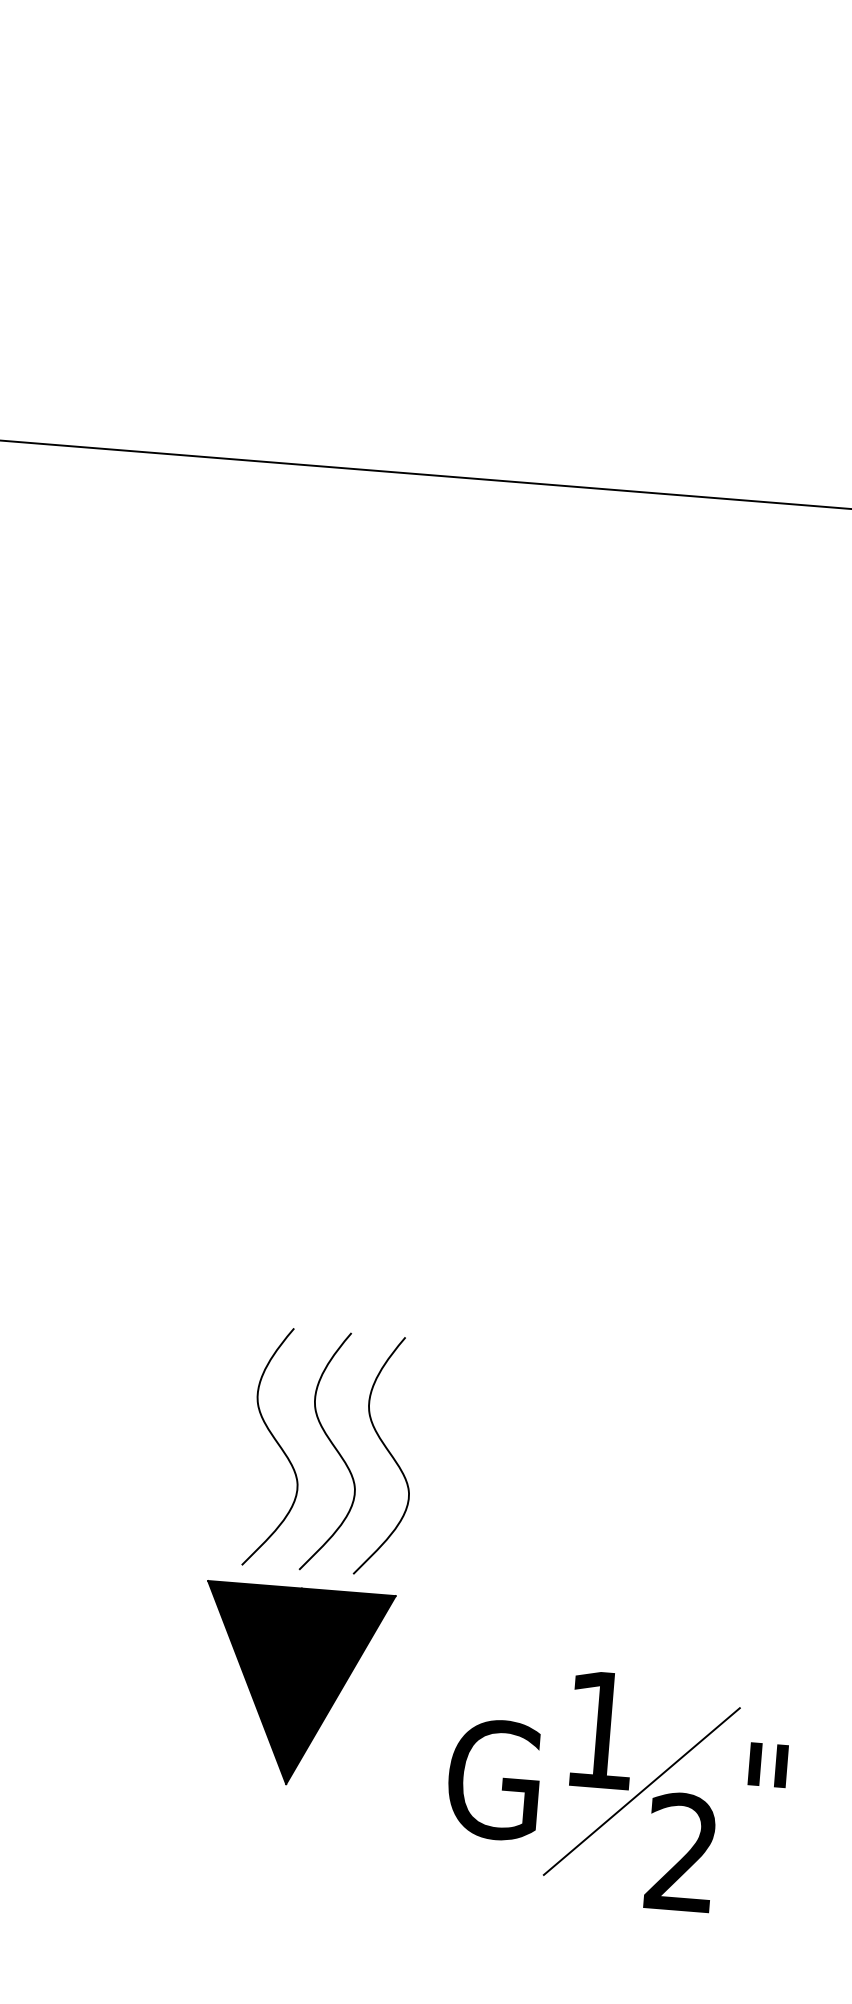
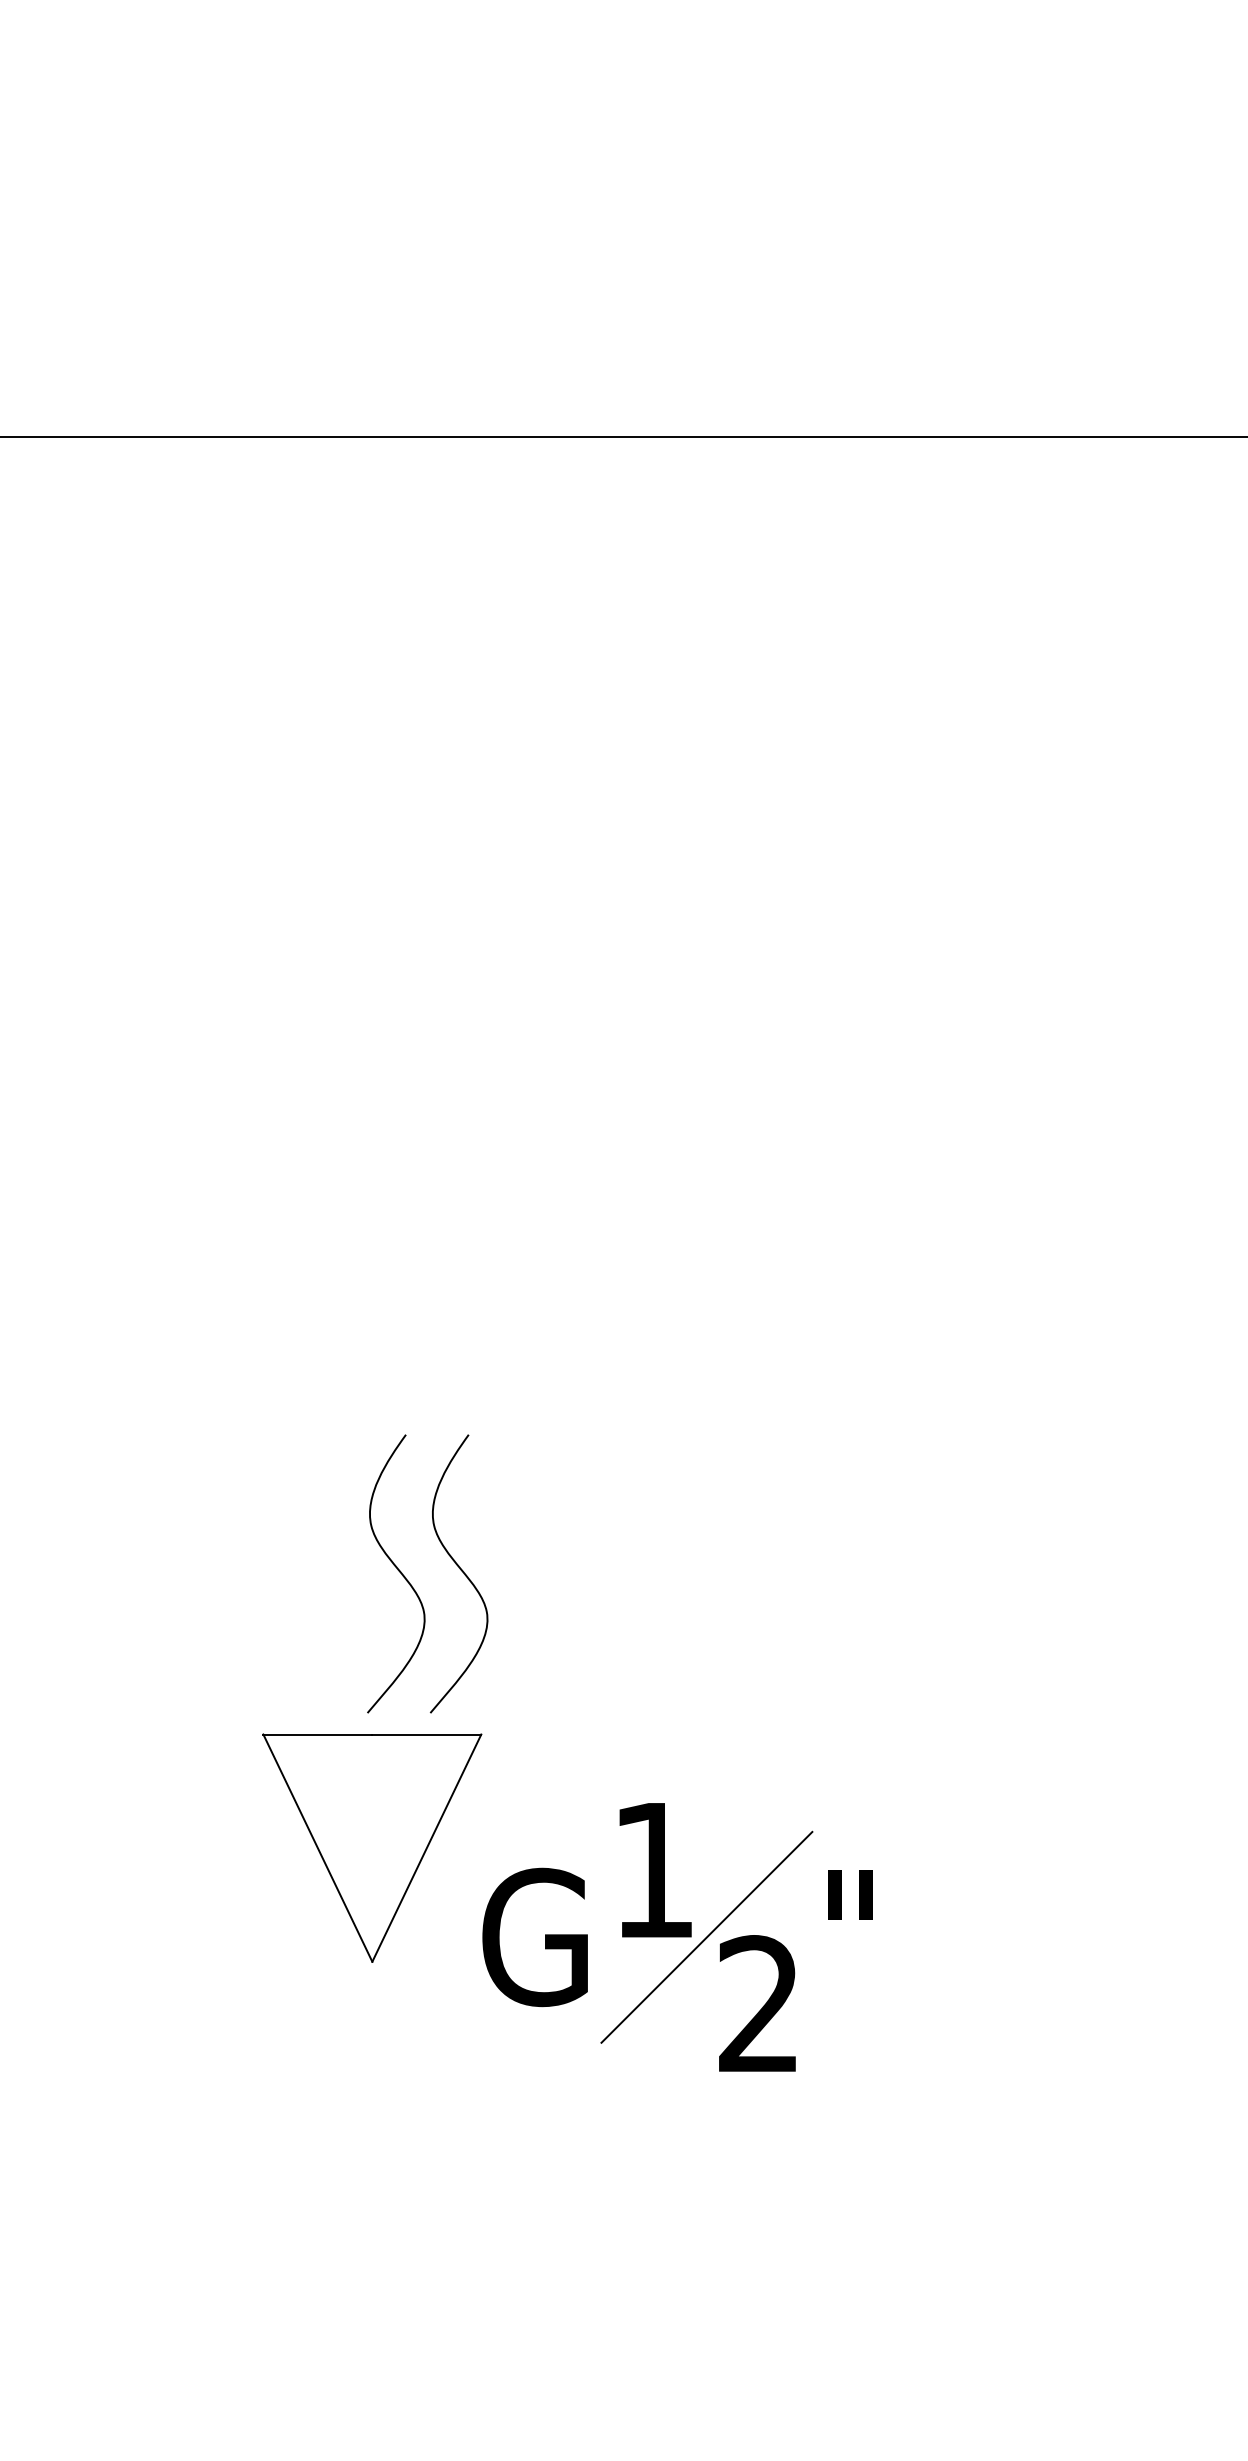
curve: (278, 1446) -> (332, 1572), removed
fill: (294, 1685) -> (372, 1847), removed
part: (616, 1789) -> (677, 1937), moved

